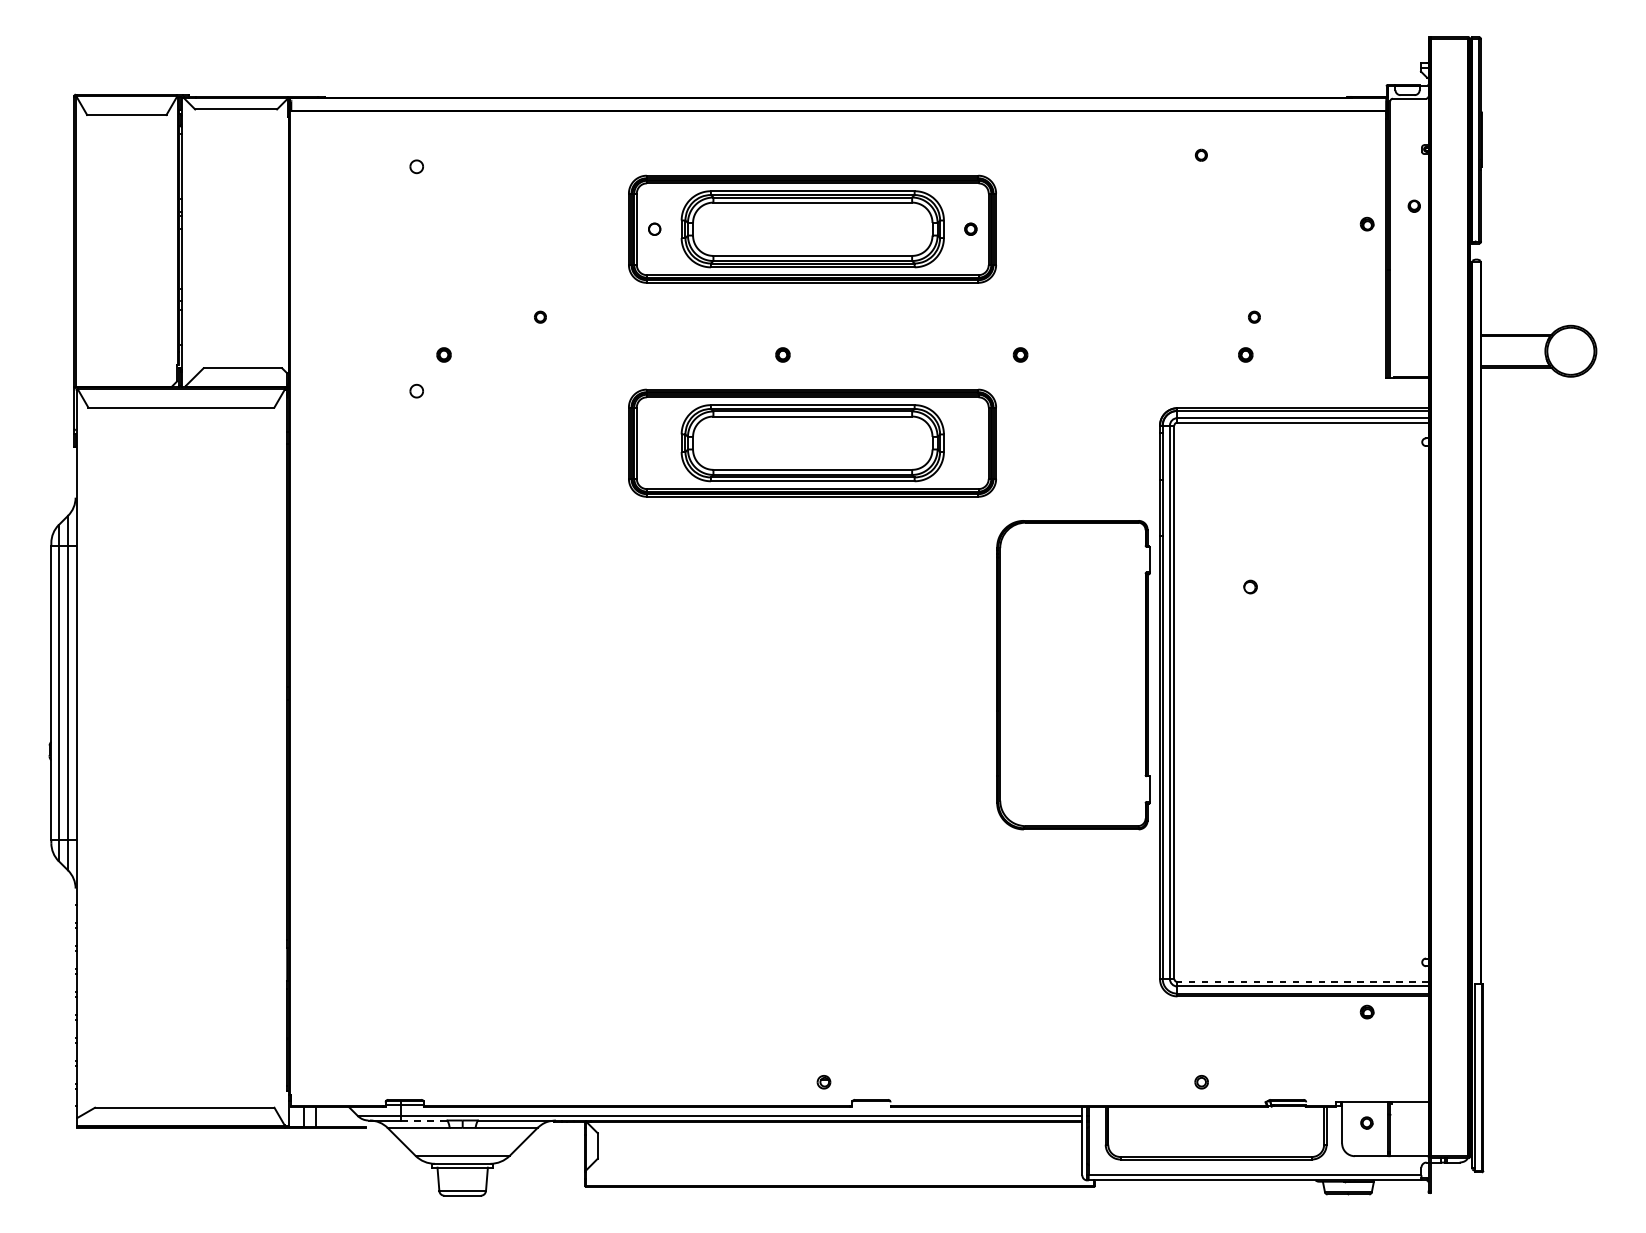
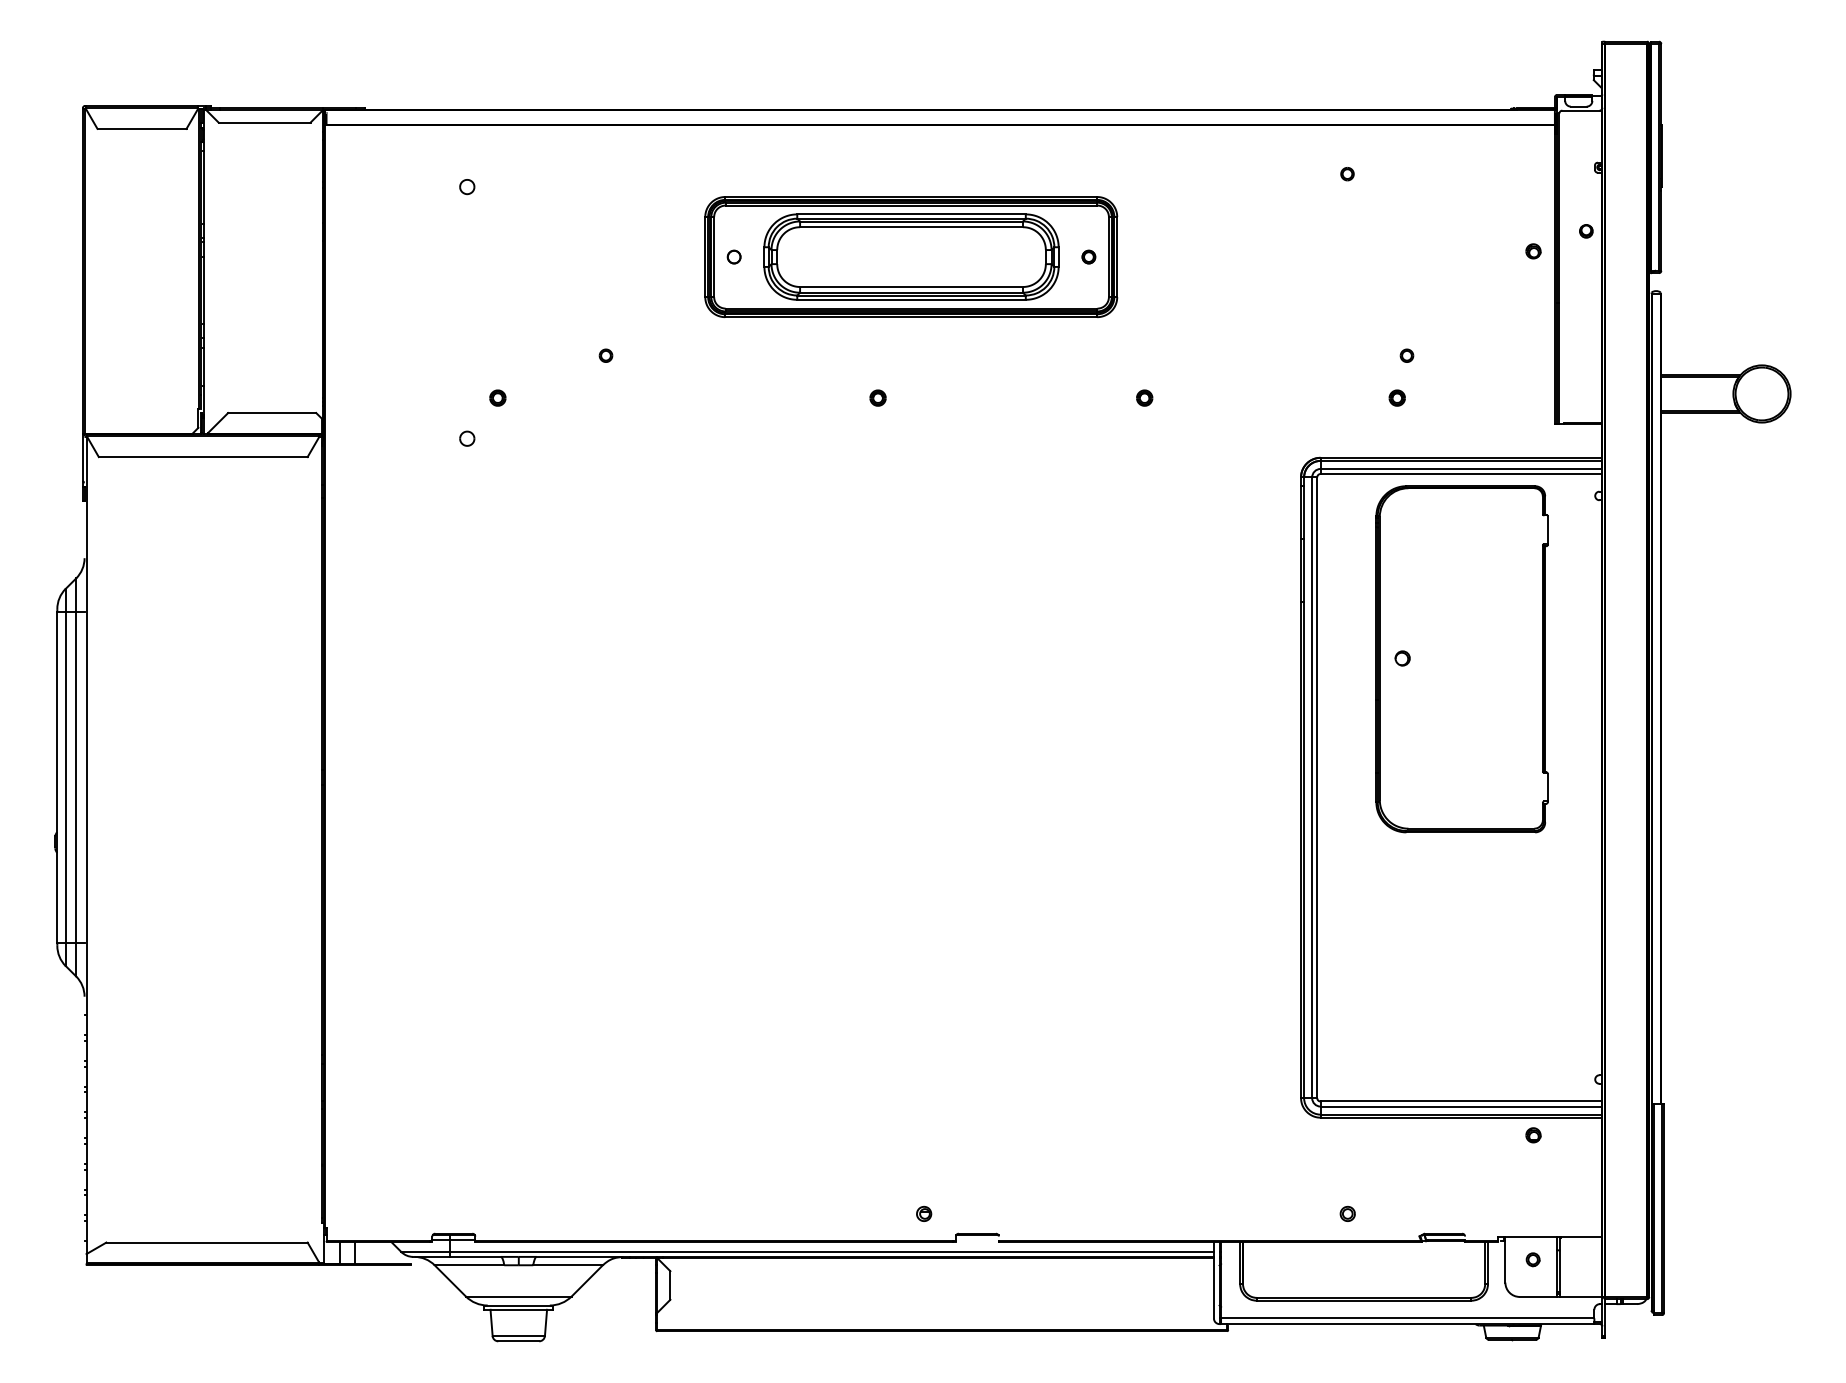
part: (812, 442) -> (911, 496), removed
part: (1073, 675) -> (1461, 659), moved
line: (1303, 981) -> (1461, 1101), dashed -> solid
line: (424, 1120) -> (475, 1256), dashed -> solid

